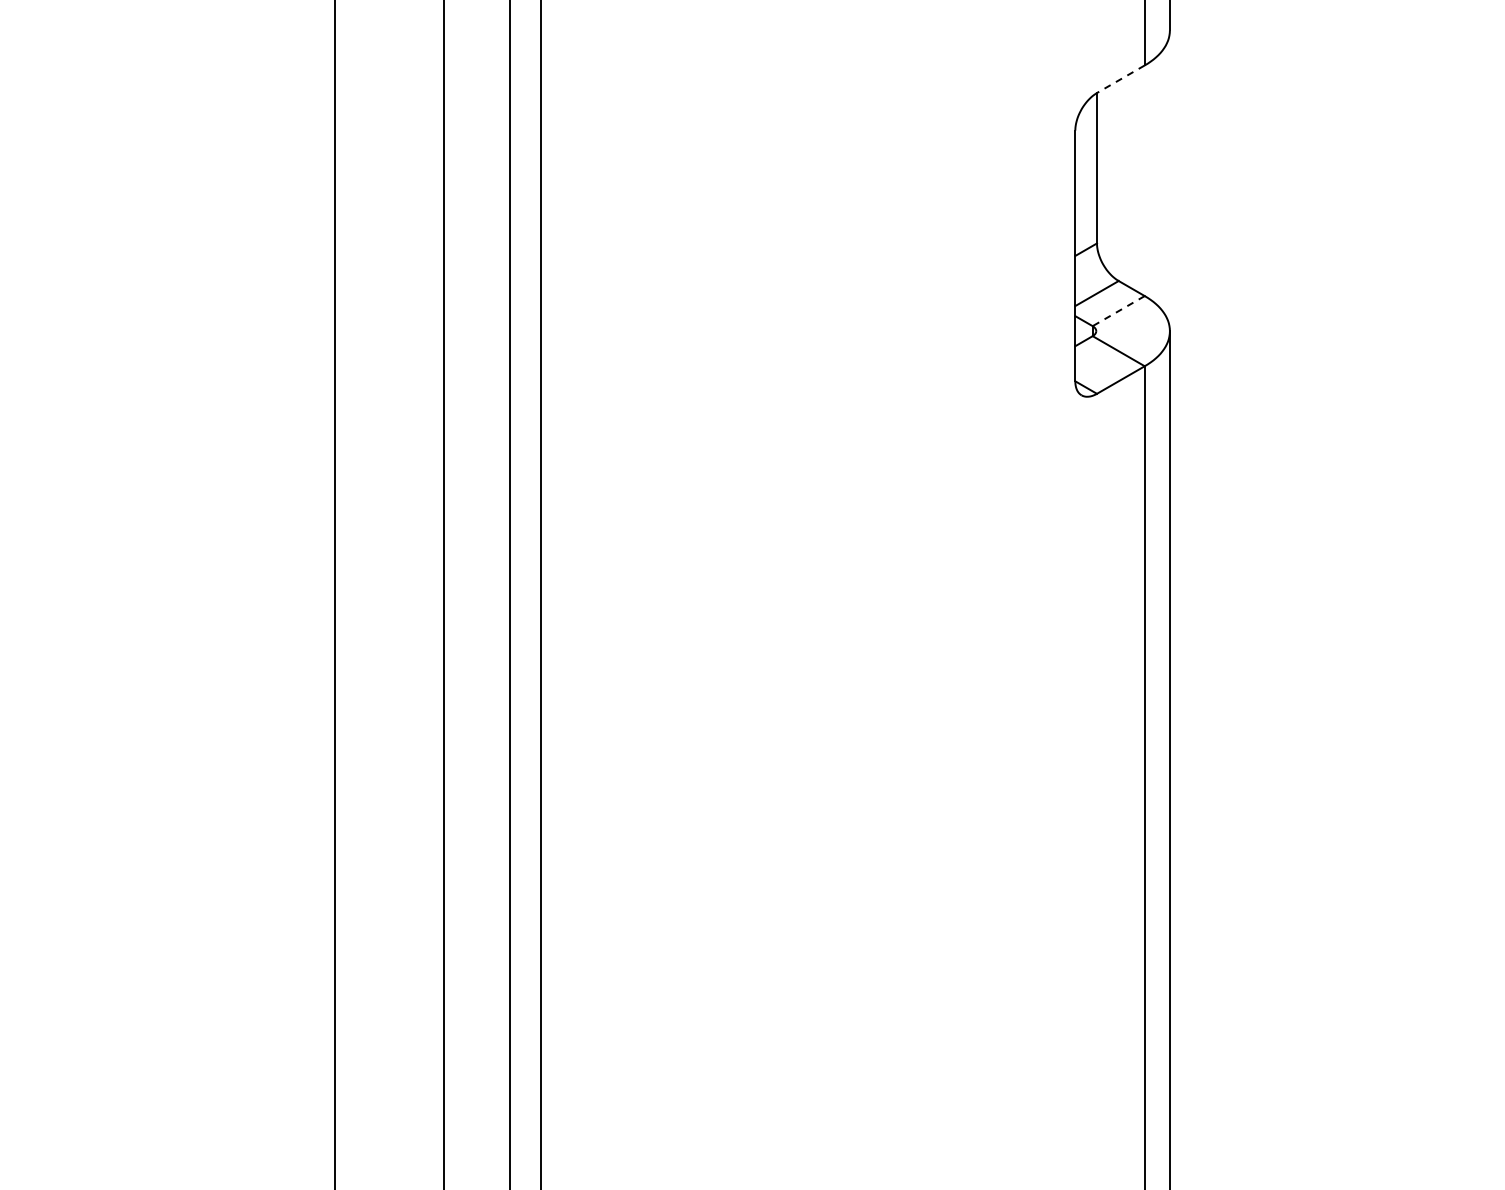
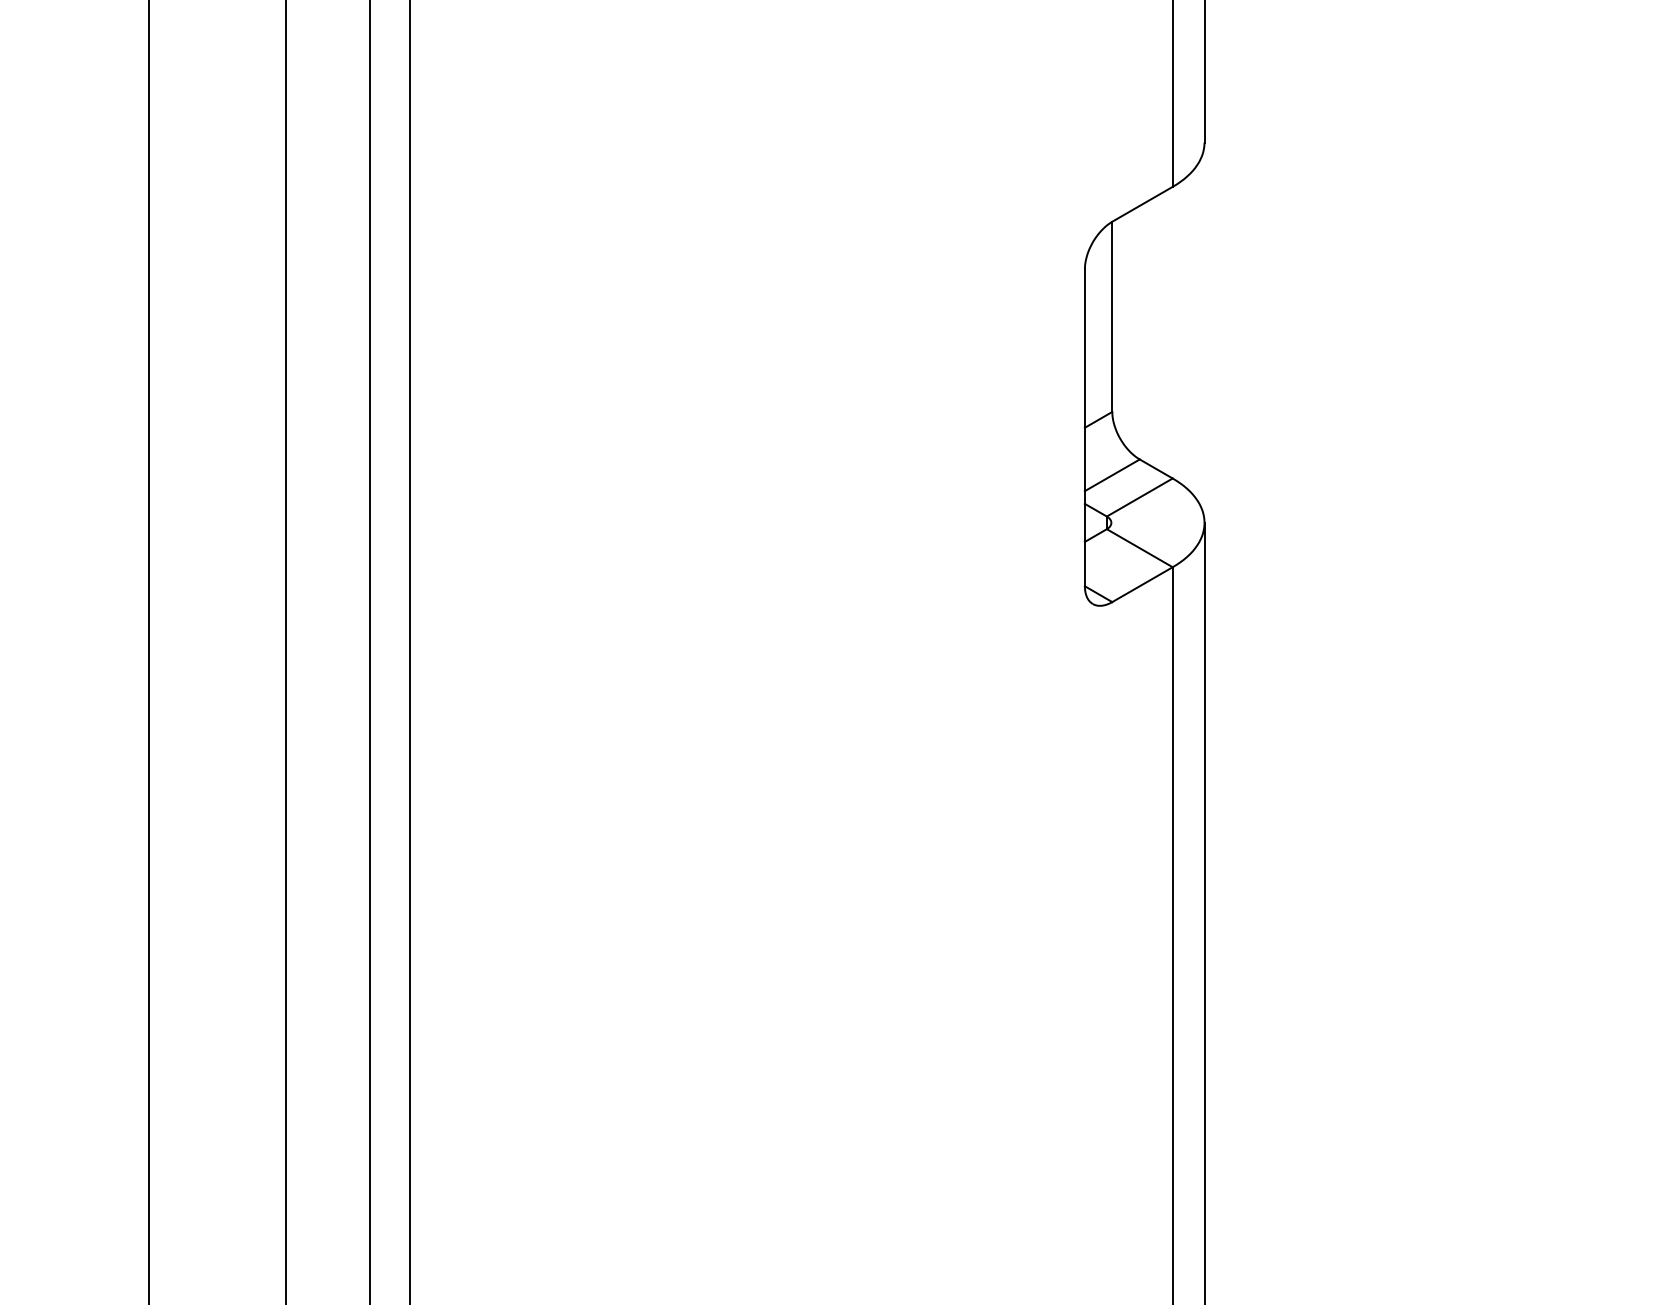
line: (1120, 79) -> (1142, 204), dashed -> solid
line: (1118, 311) -> (1139, 498), dashed -> solid

